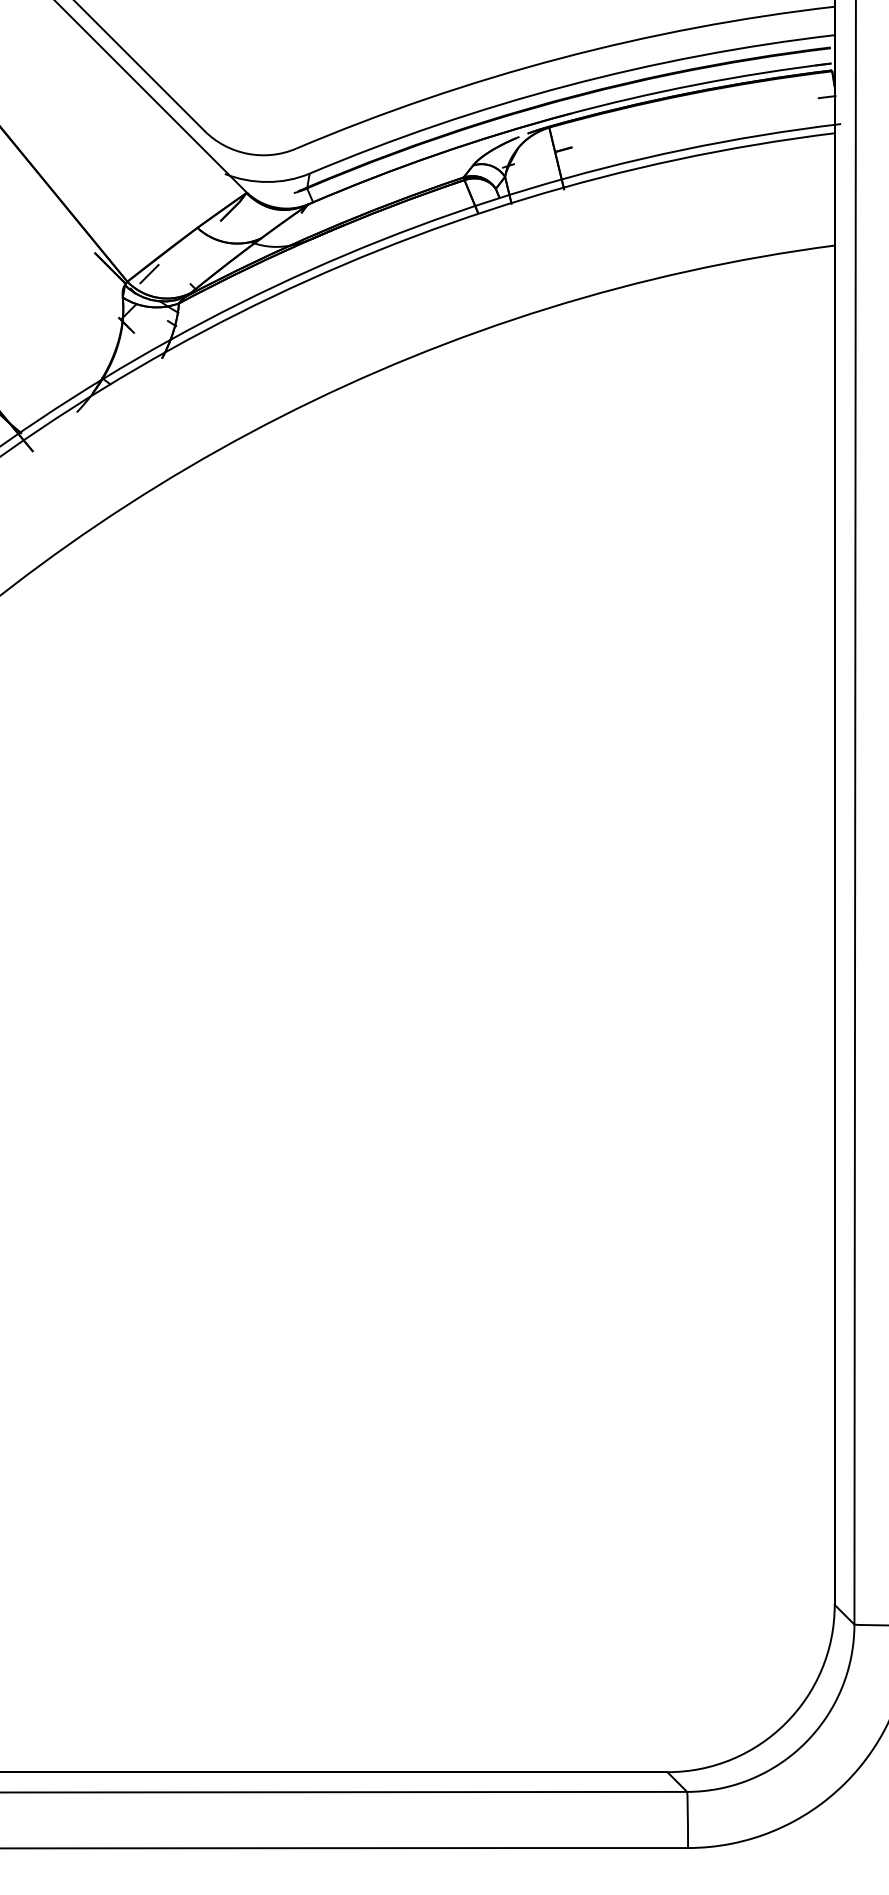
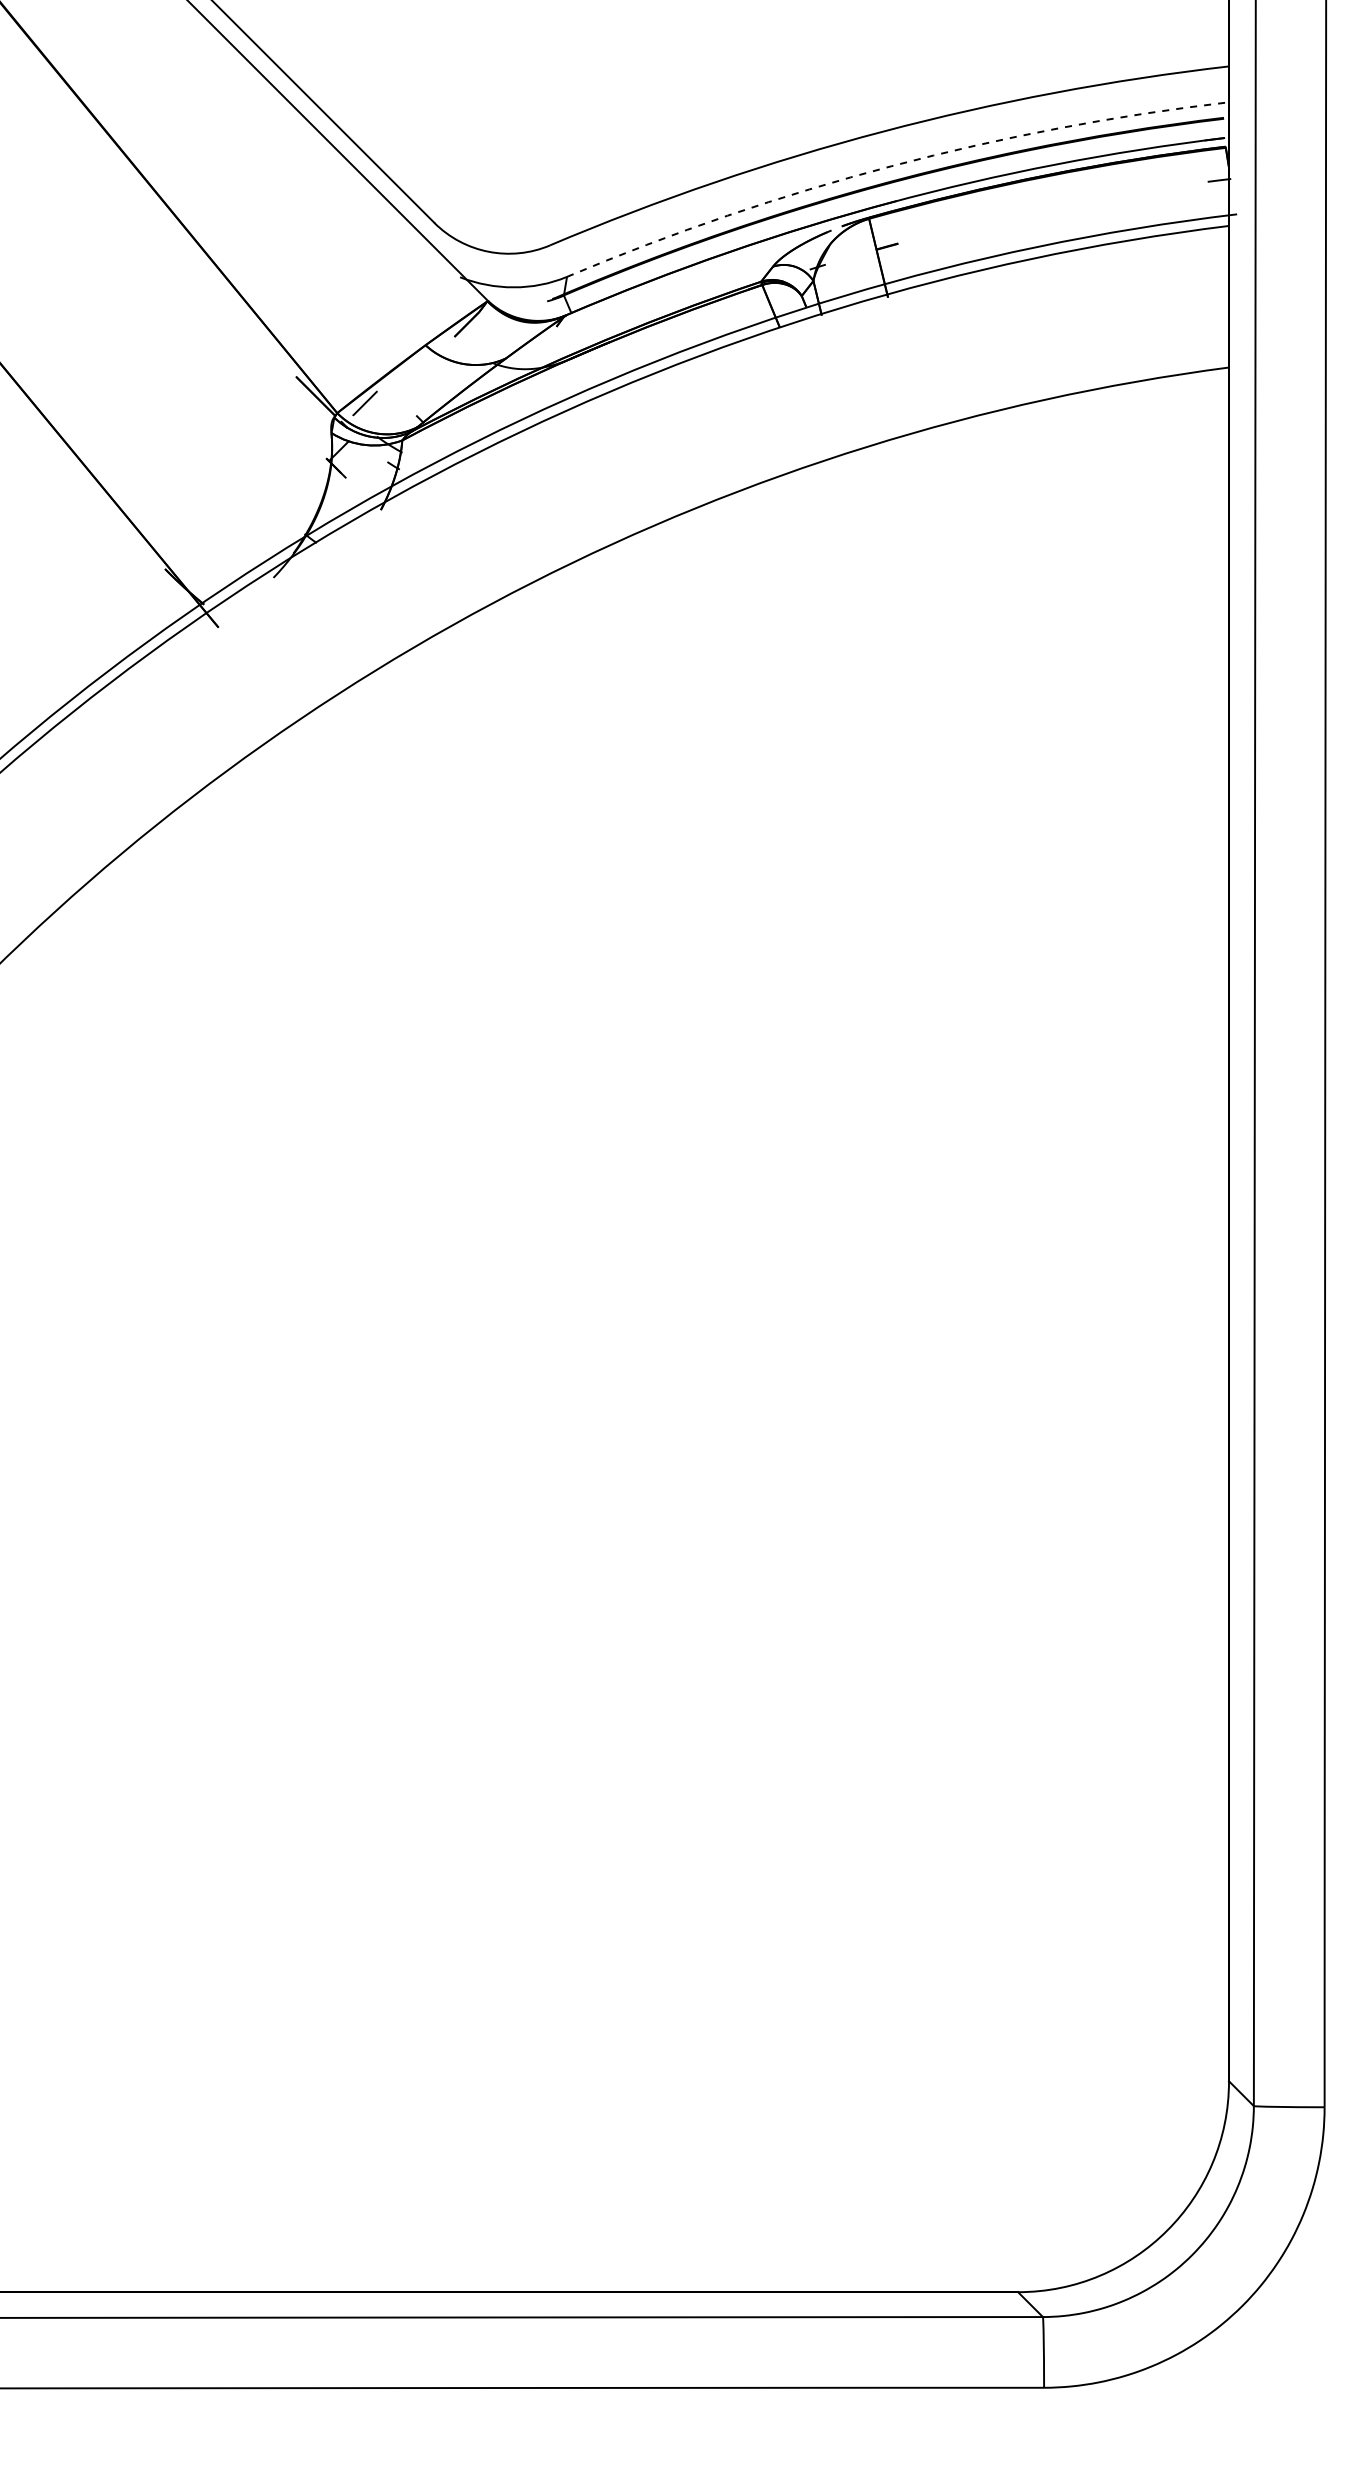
arc: (567, 86) -> (891, 166), solid -> dashed

